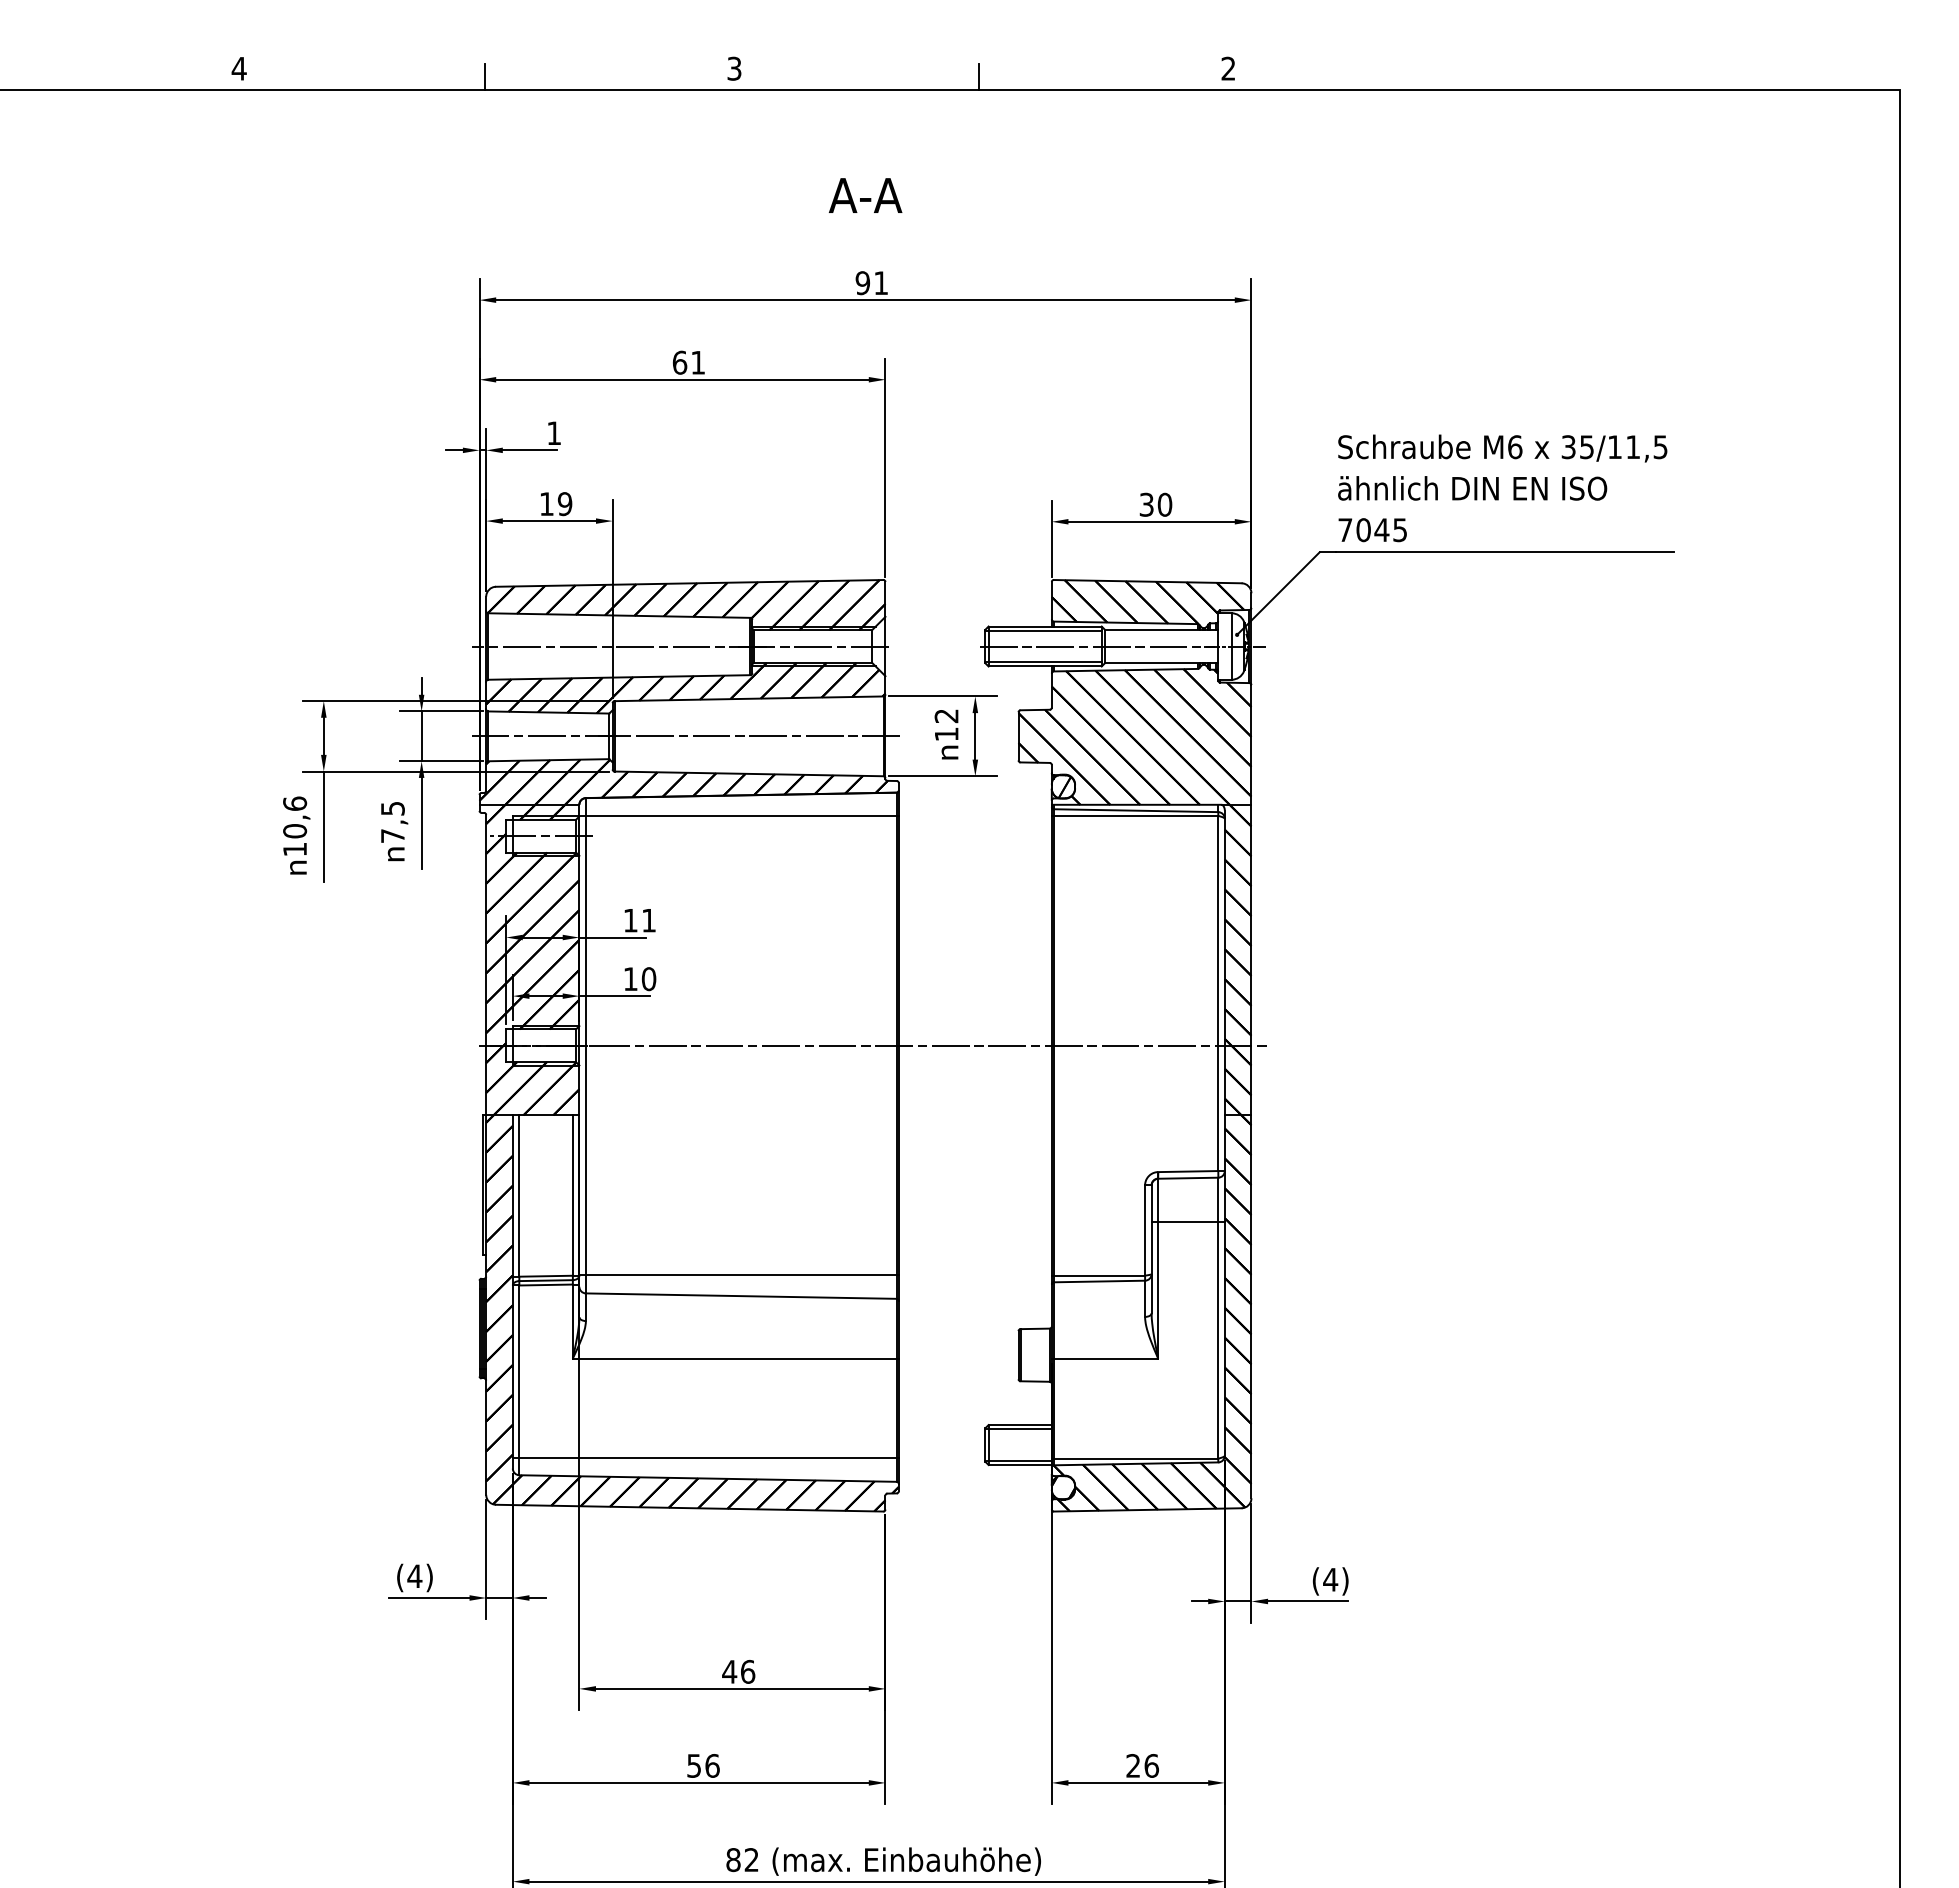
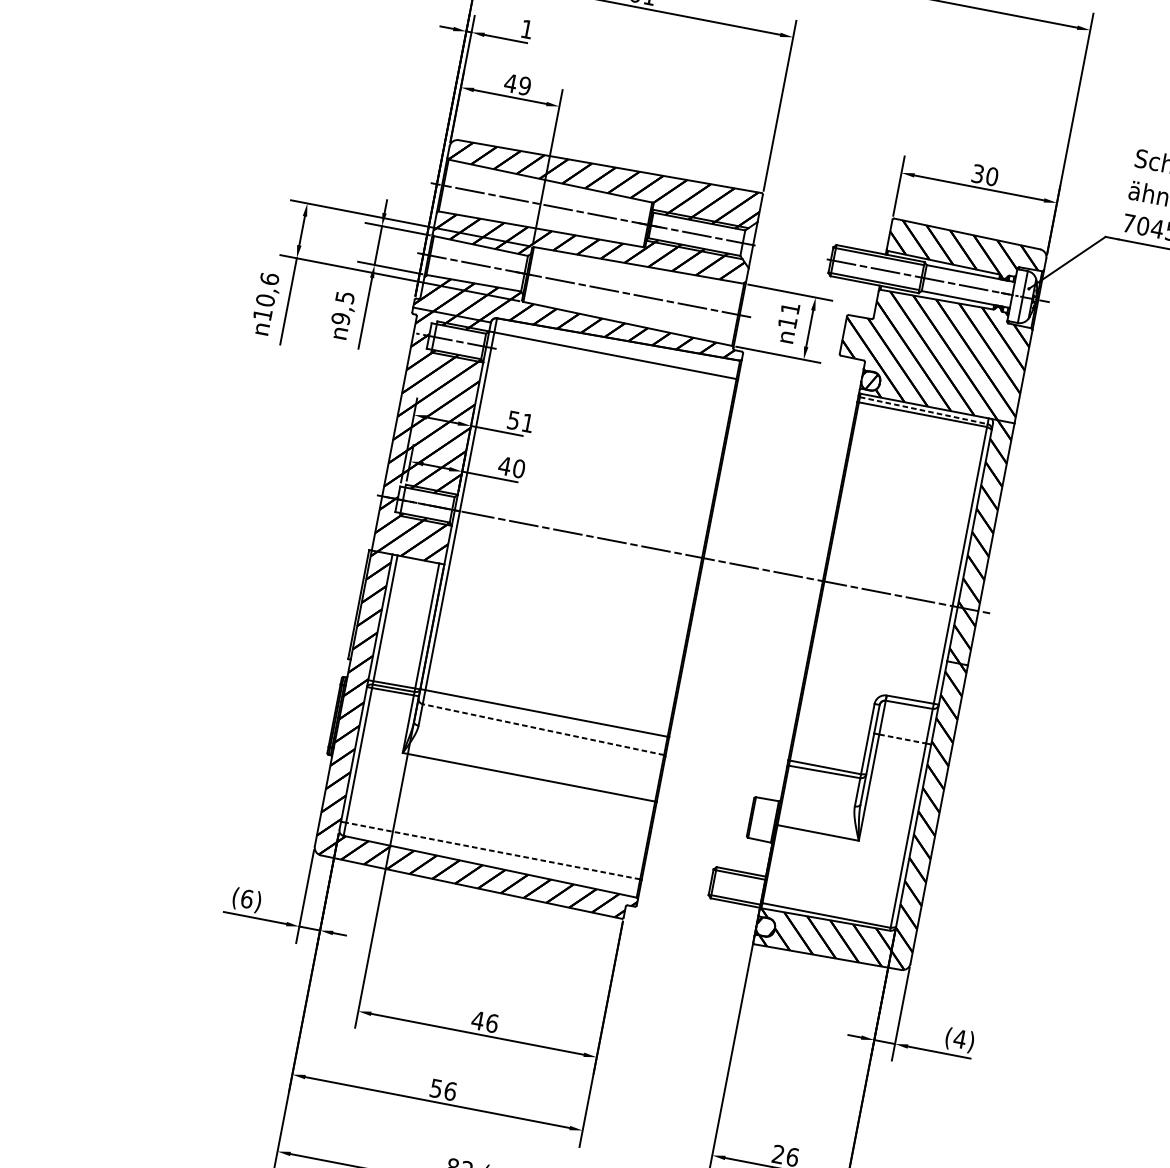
text: (546, 503) -> (510, 82), 19 -> 49
text: (946, 716) -> (790, 308), 12 -> 11
line: (1136, 810) -> (924, 410), solid -> dashed
text: (392, 836) -> (340, 319), 7,5 -> 9,5
text: (630, 920) -> (513, 420), 11 -> 51
text: (630, 978) -> (504, 465), 10 -> 40
line: (1188, 1222) -> (902, 739), solid -> dashed
line: (740, 1296) -> (542, 729), solid -> dashed
line: (708, 1458) -> (493, 851), solid -> dashed
text: (414, 1576) -> (246, 899), (4) -> (6)

